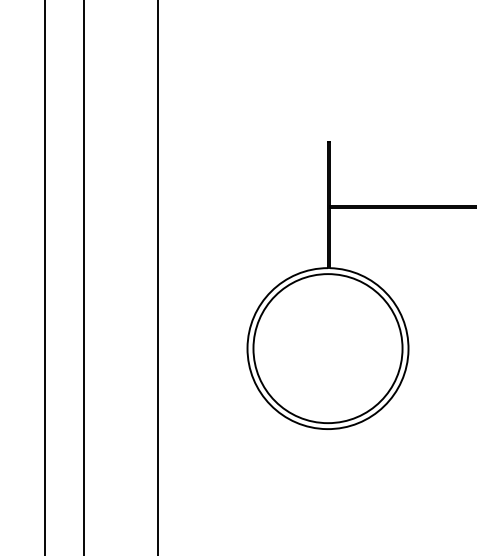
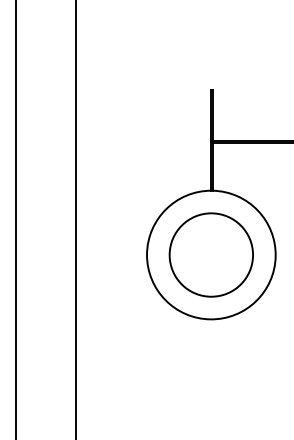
circle: (327, 348) -> (210, 254), size x0.7

